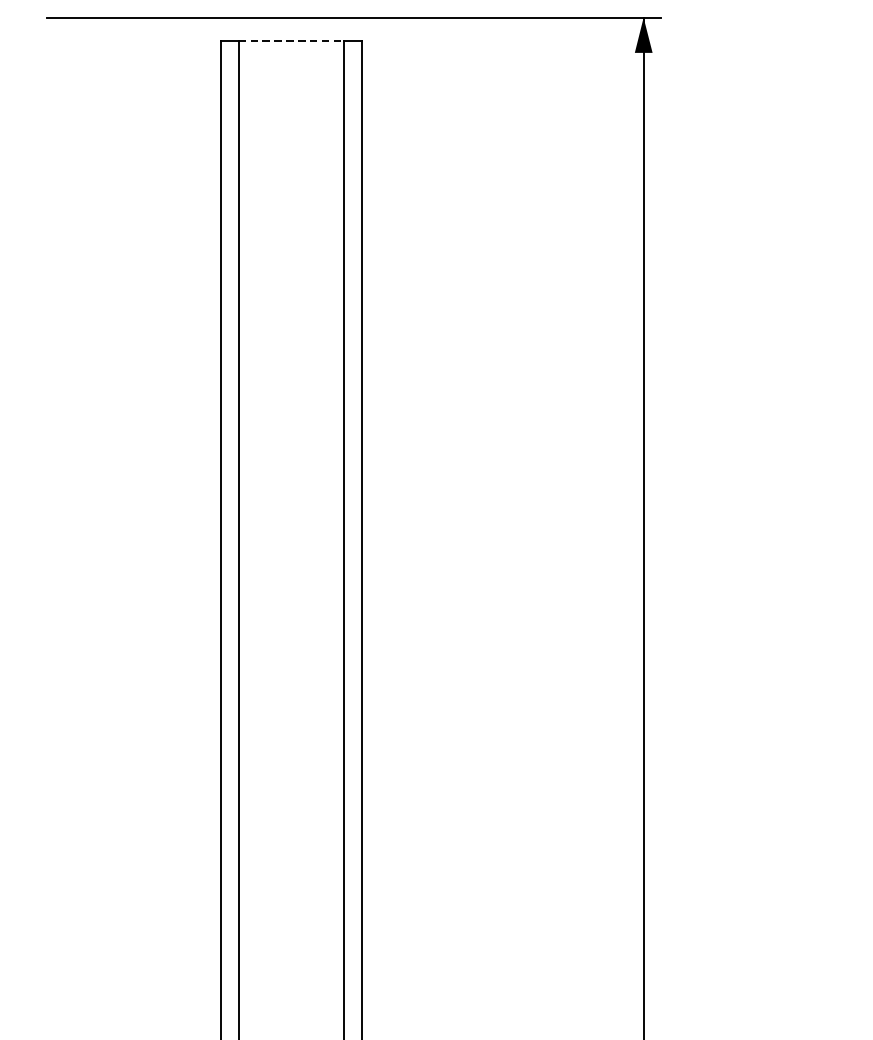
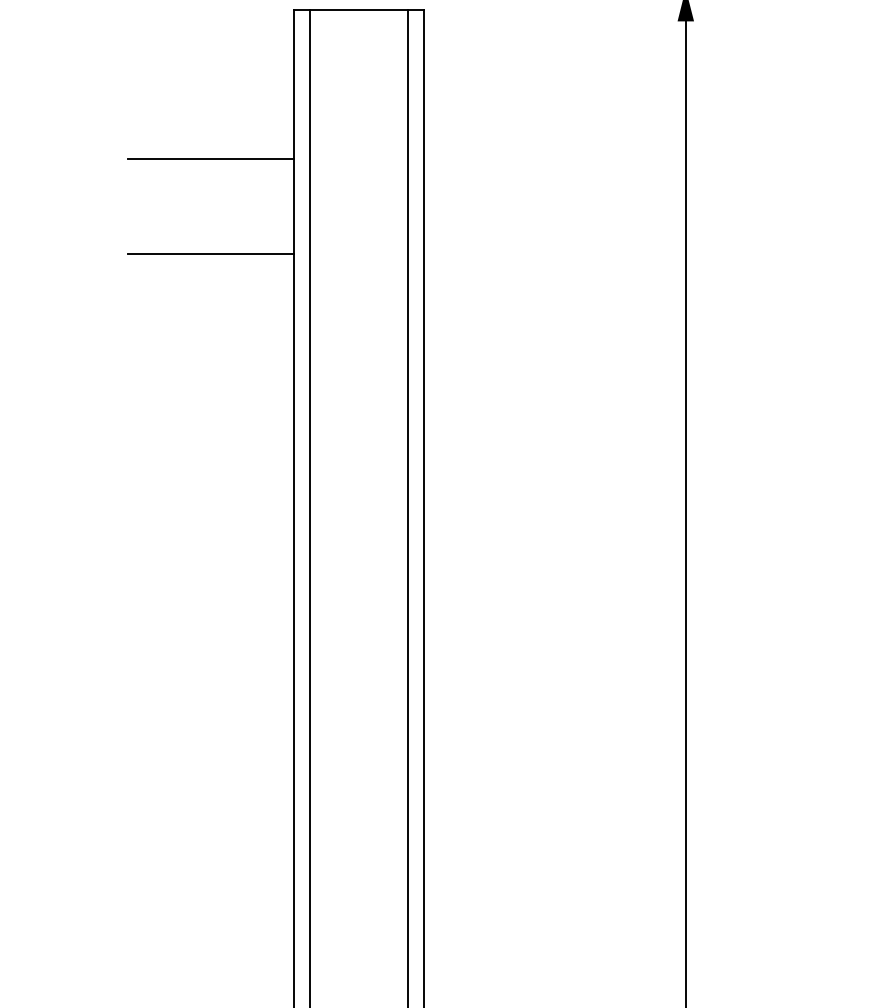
line: (292, 41) -> (359, 10), dashed -> solid
line: (131, 200) -> (210, 158), added
line: (131, 303) -> (210, 253), added

